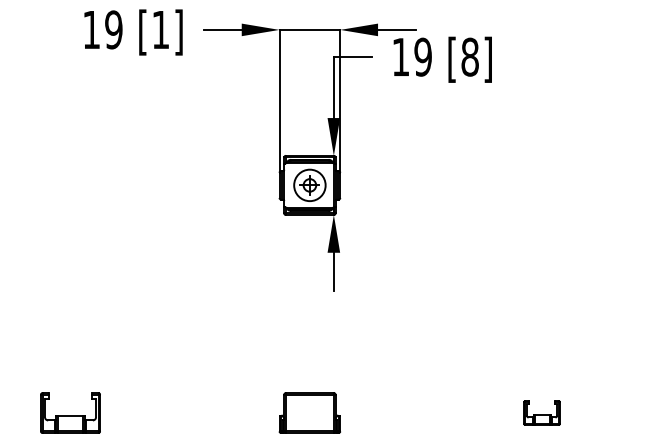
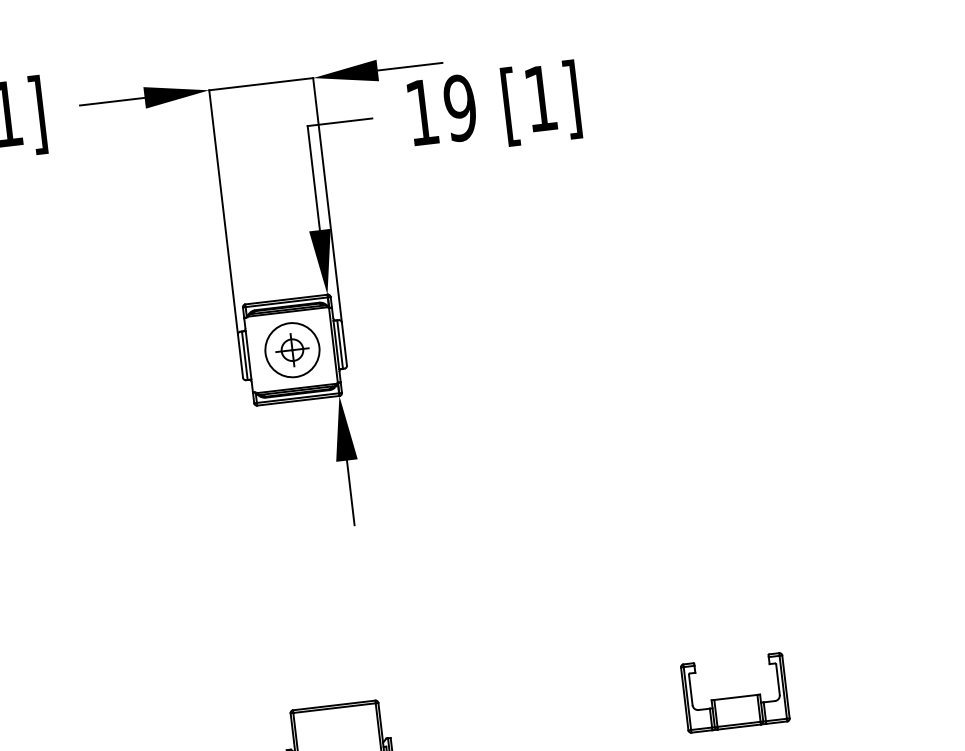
text: (469, 56) -> (539, 97), [8] -> [1]
part: (541, 412) -> (734, 692), size x1.67

